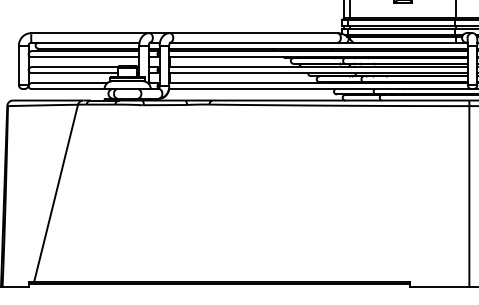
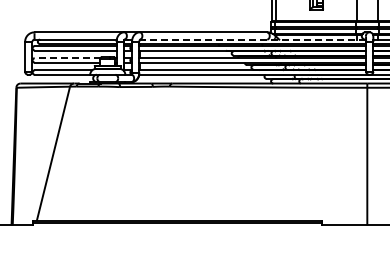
line: (320, 42) -> (254, 39), solid -> dashed
line: (74, 67) -> (67, 58), solid -> dashed

